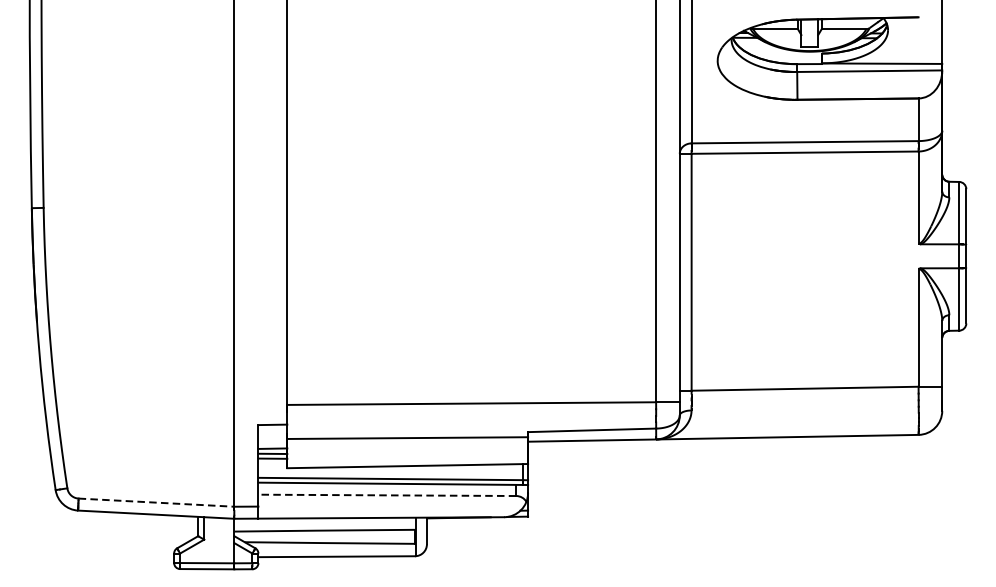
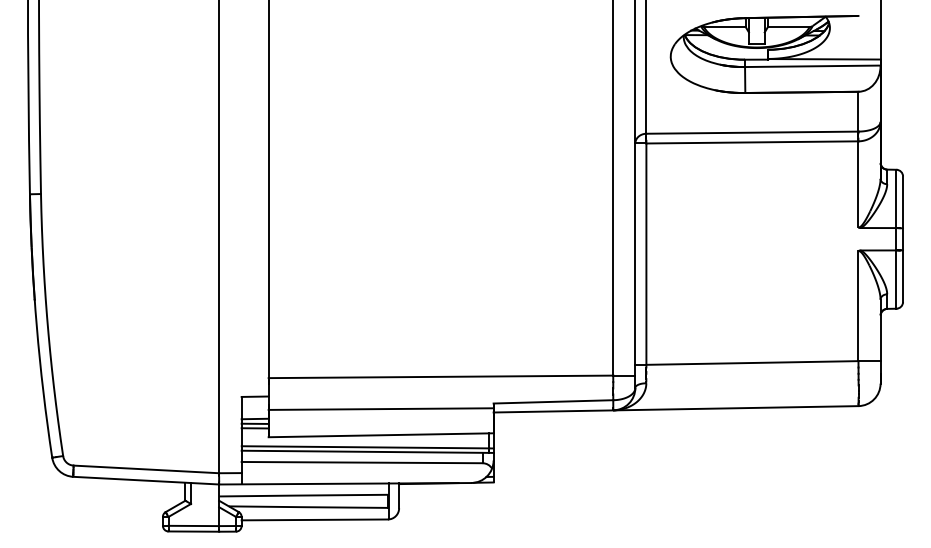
line: (386, 495) -> (361, 462), dashed -> solid
line: (156, 502) -> (146, 469), dashed -> solid

